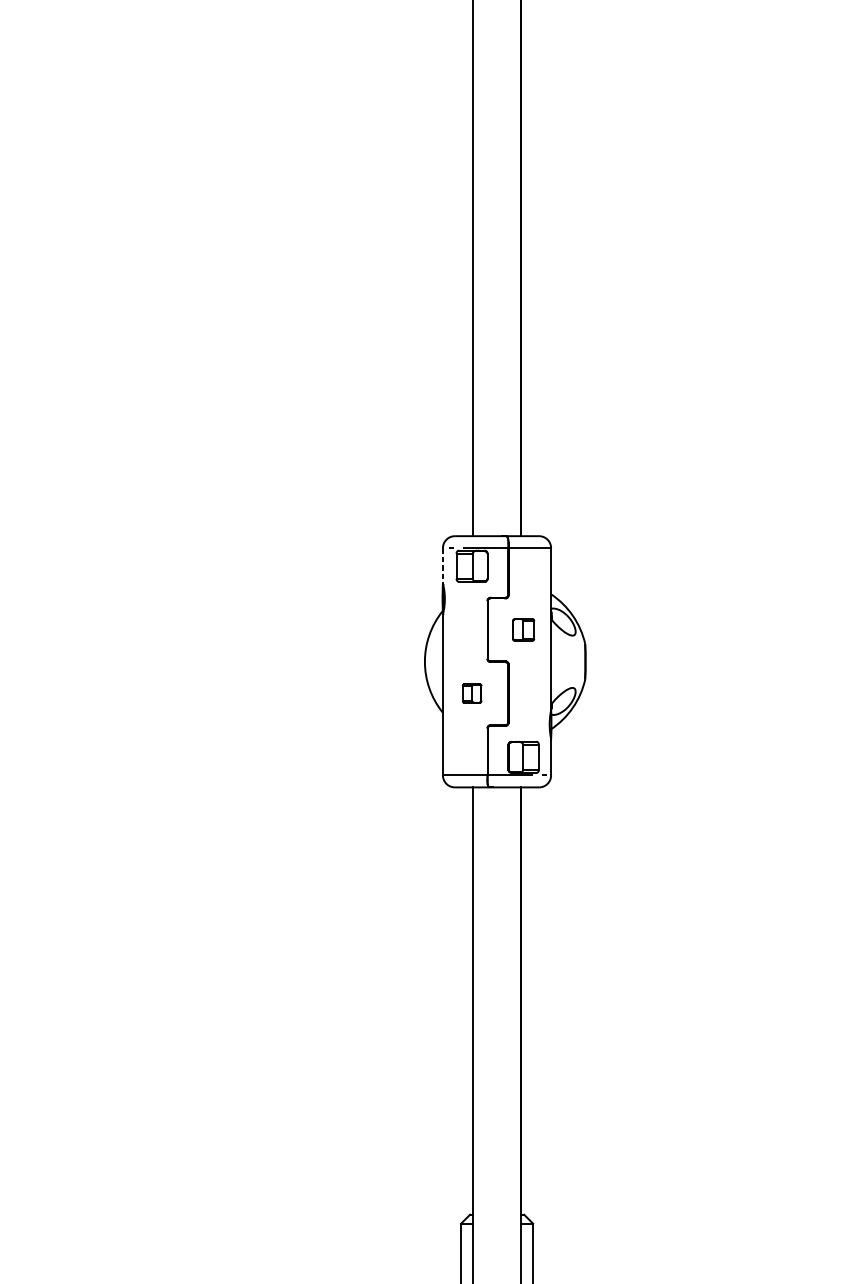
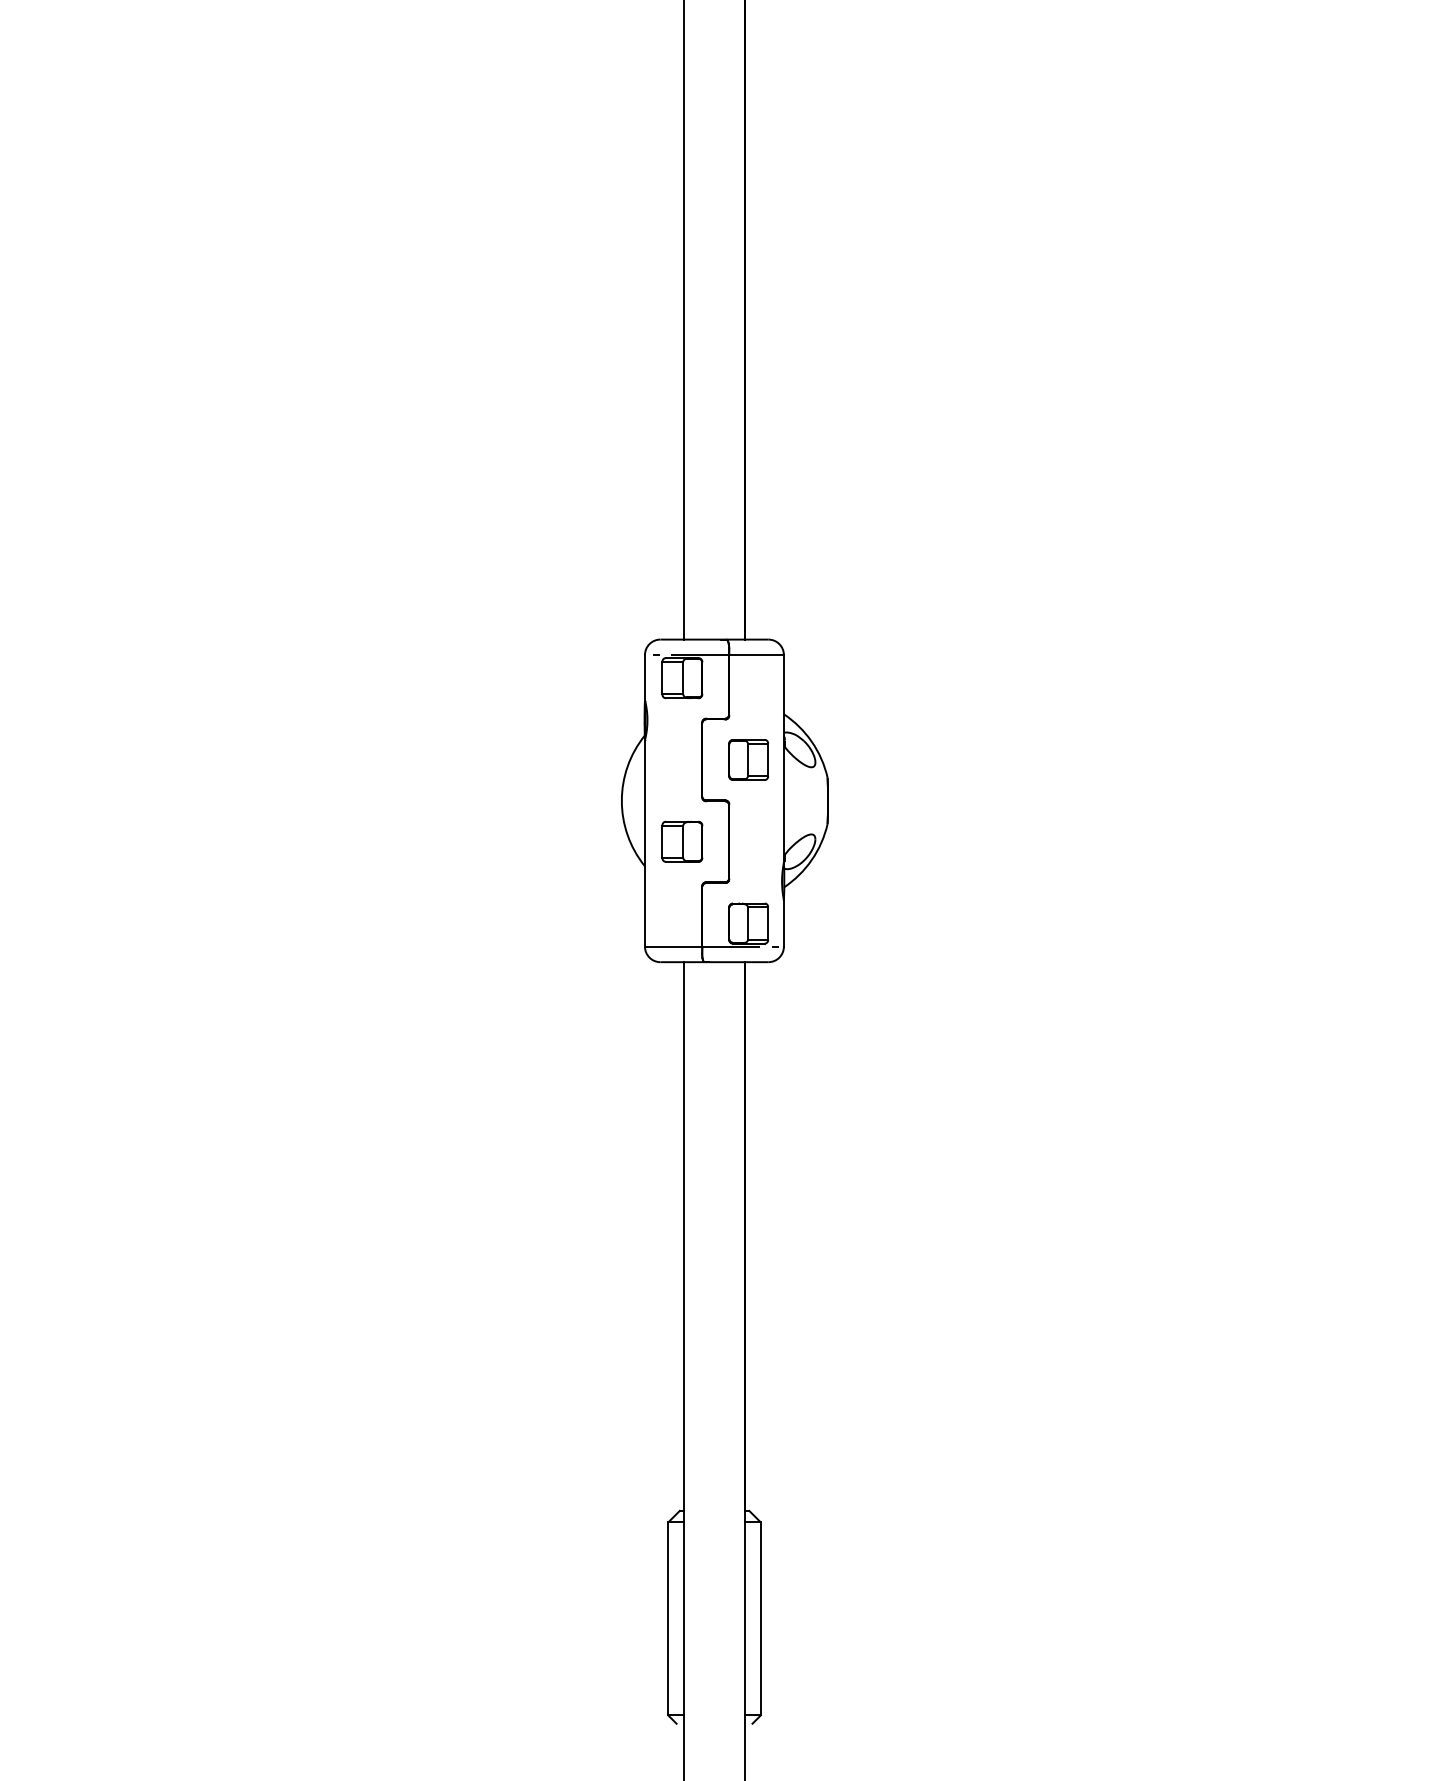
line: (442, 565) -> (644, 677), dashed -> solid
part: (523, 629) -> (748, 759), size x1.43
part: (472, 693) -> (682, 841), size x1.67

